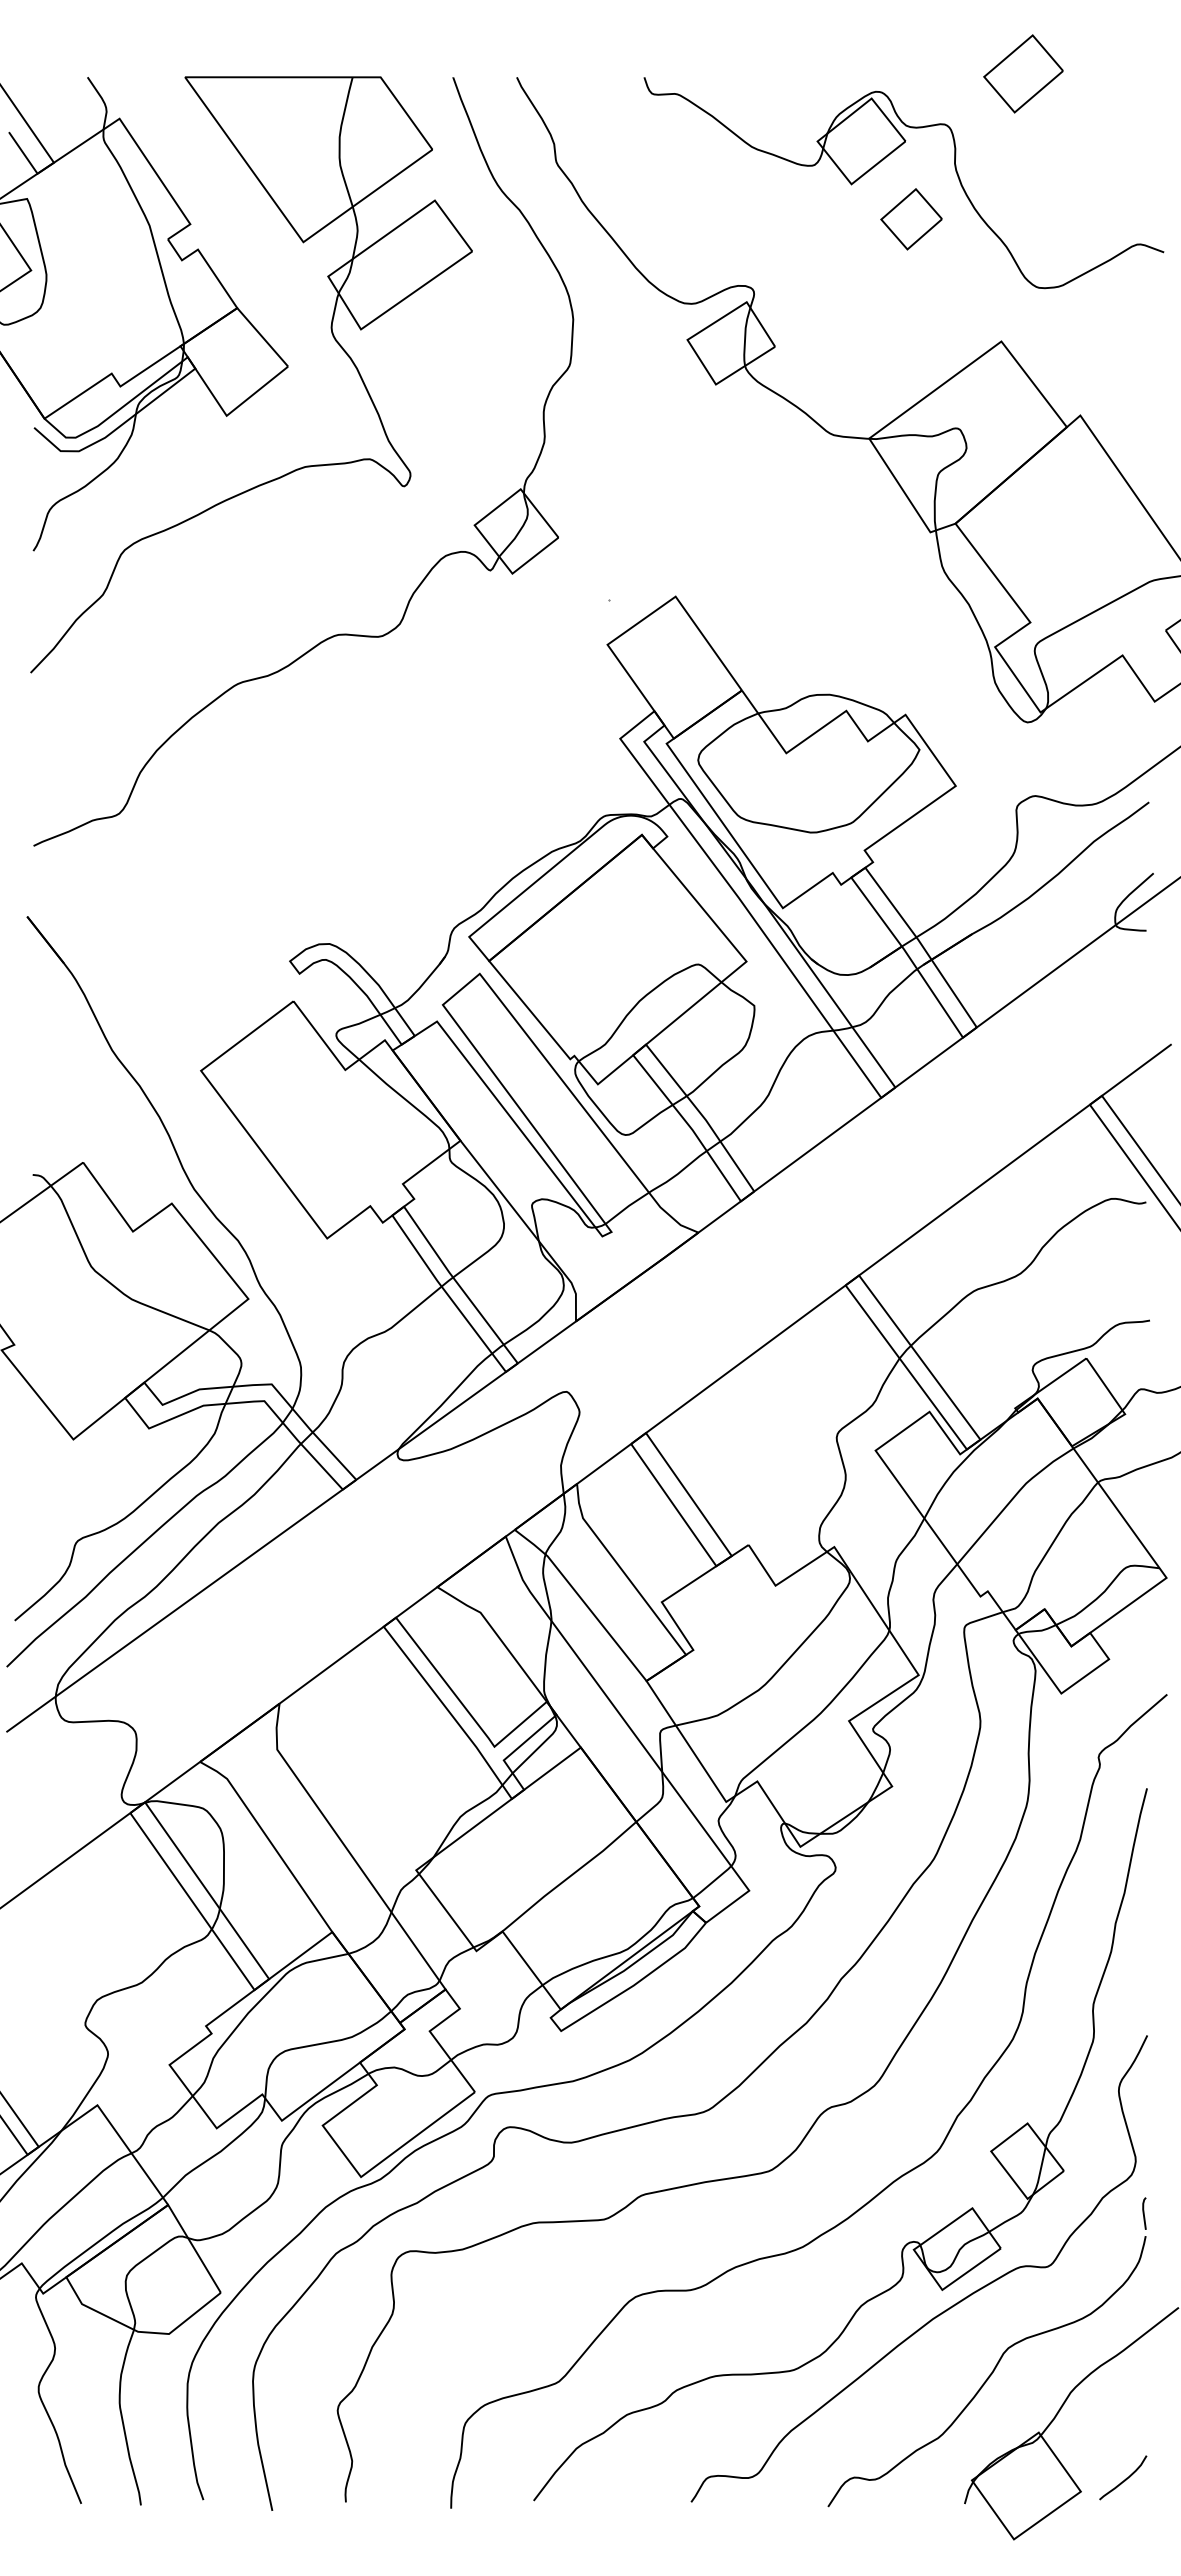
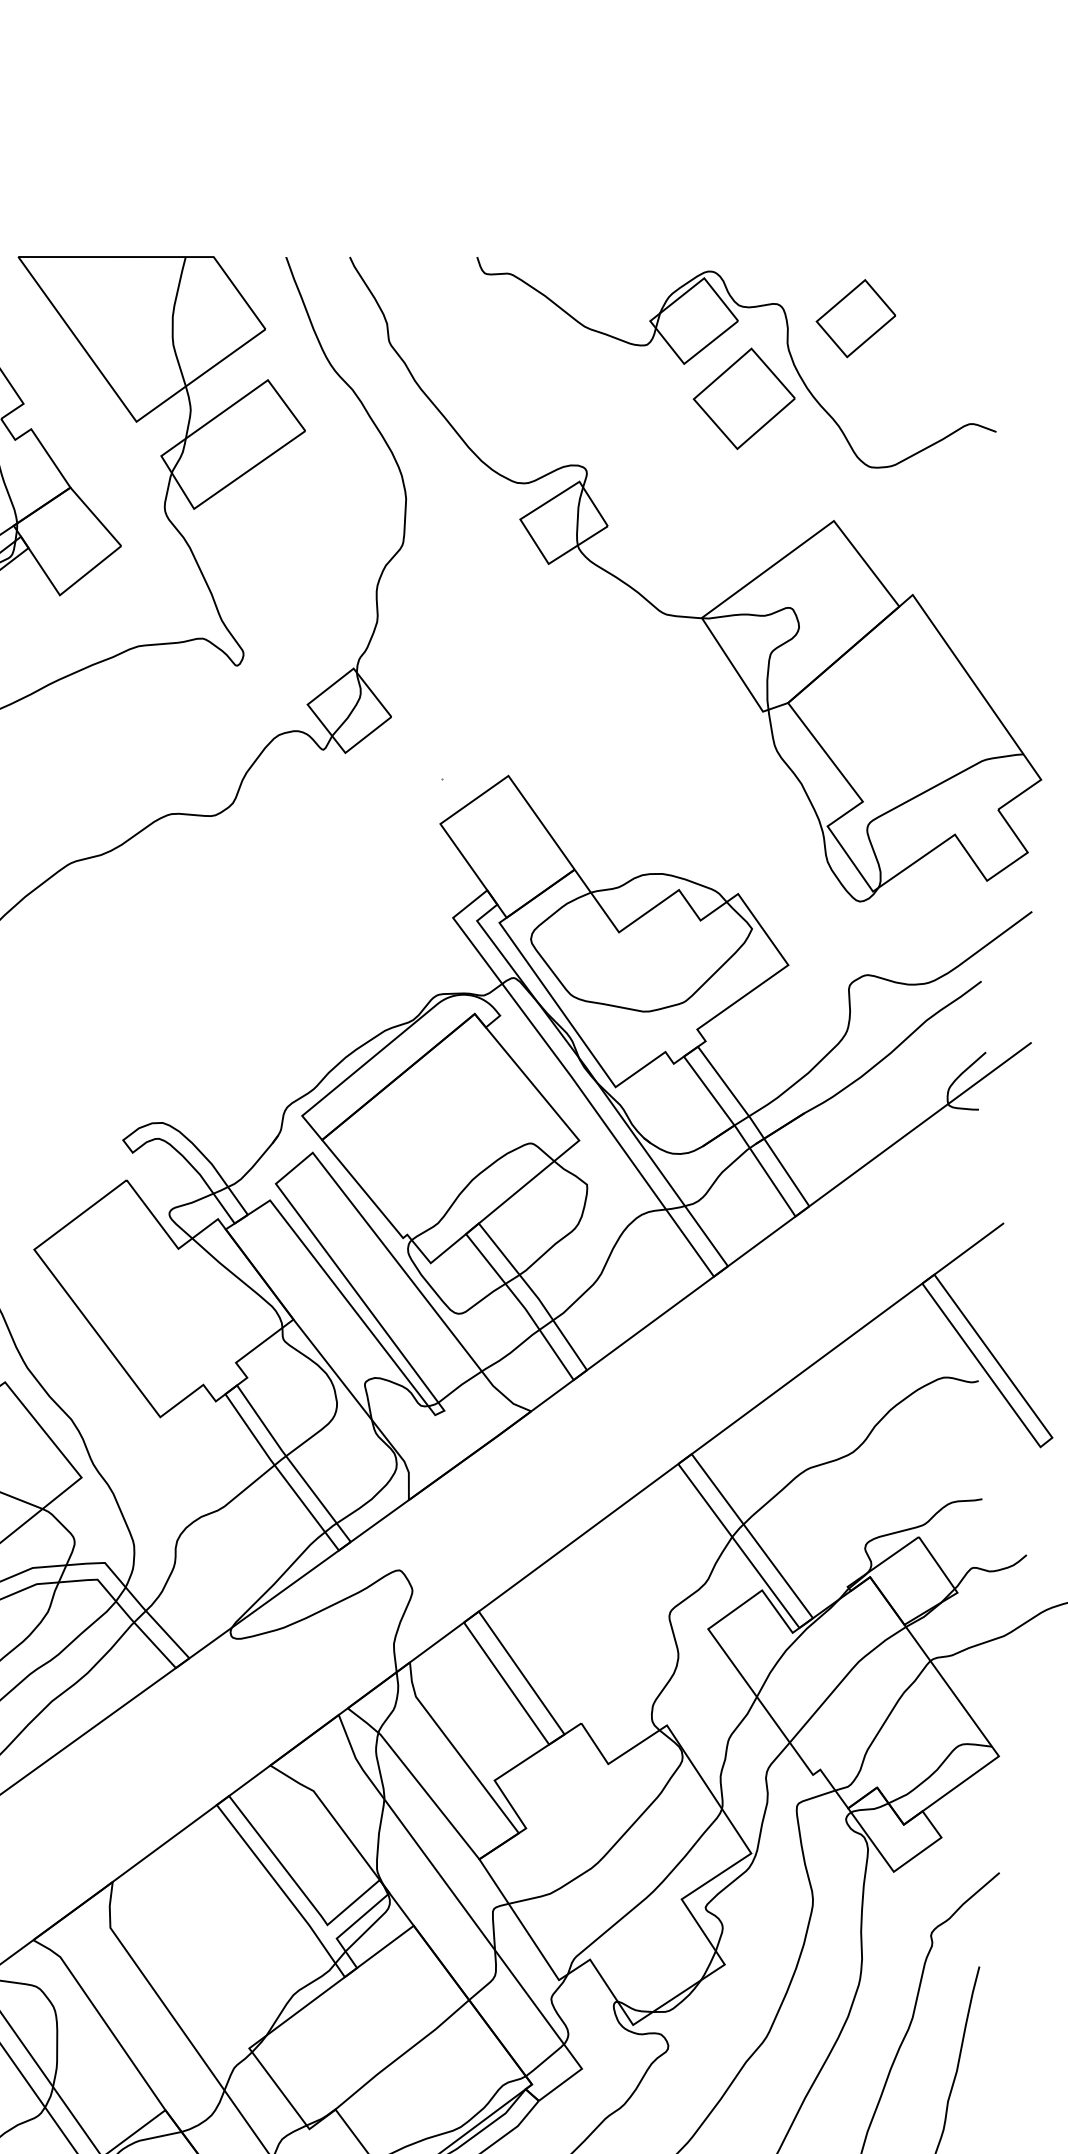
part: (1023, 73) -> (855, 318), moved
part: (911, 219) -> (744, 399), size x1.67

